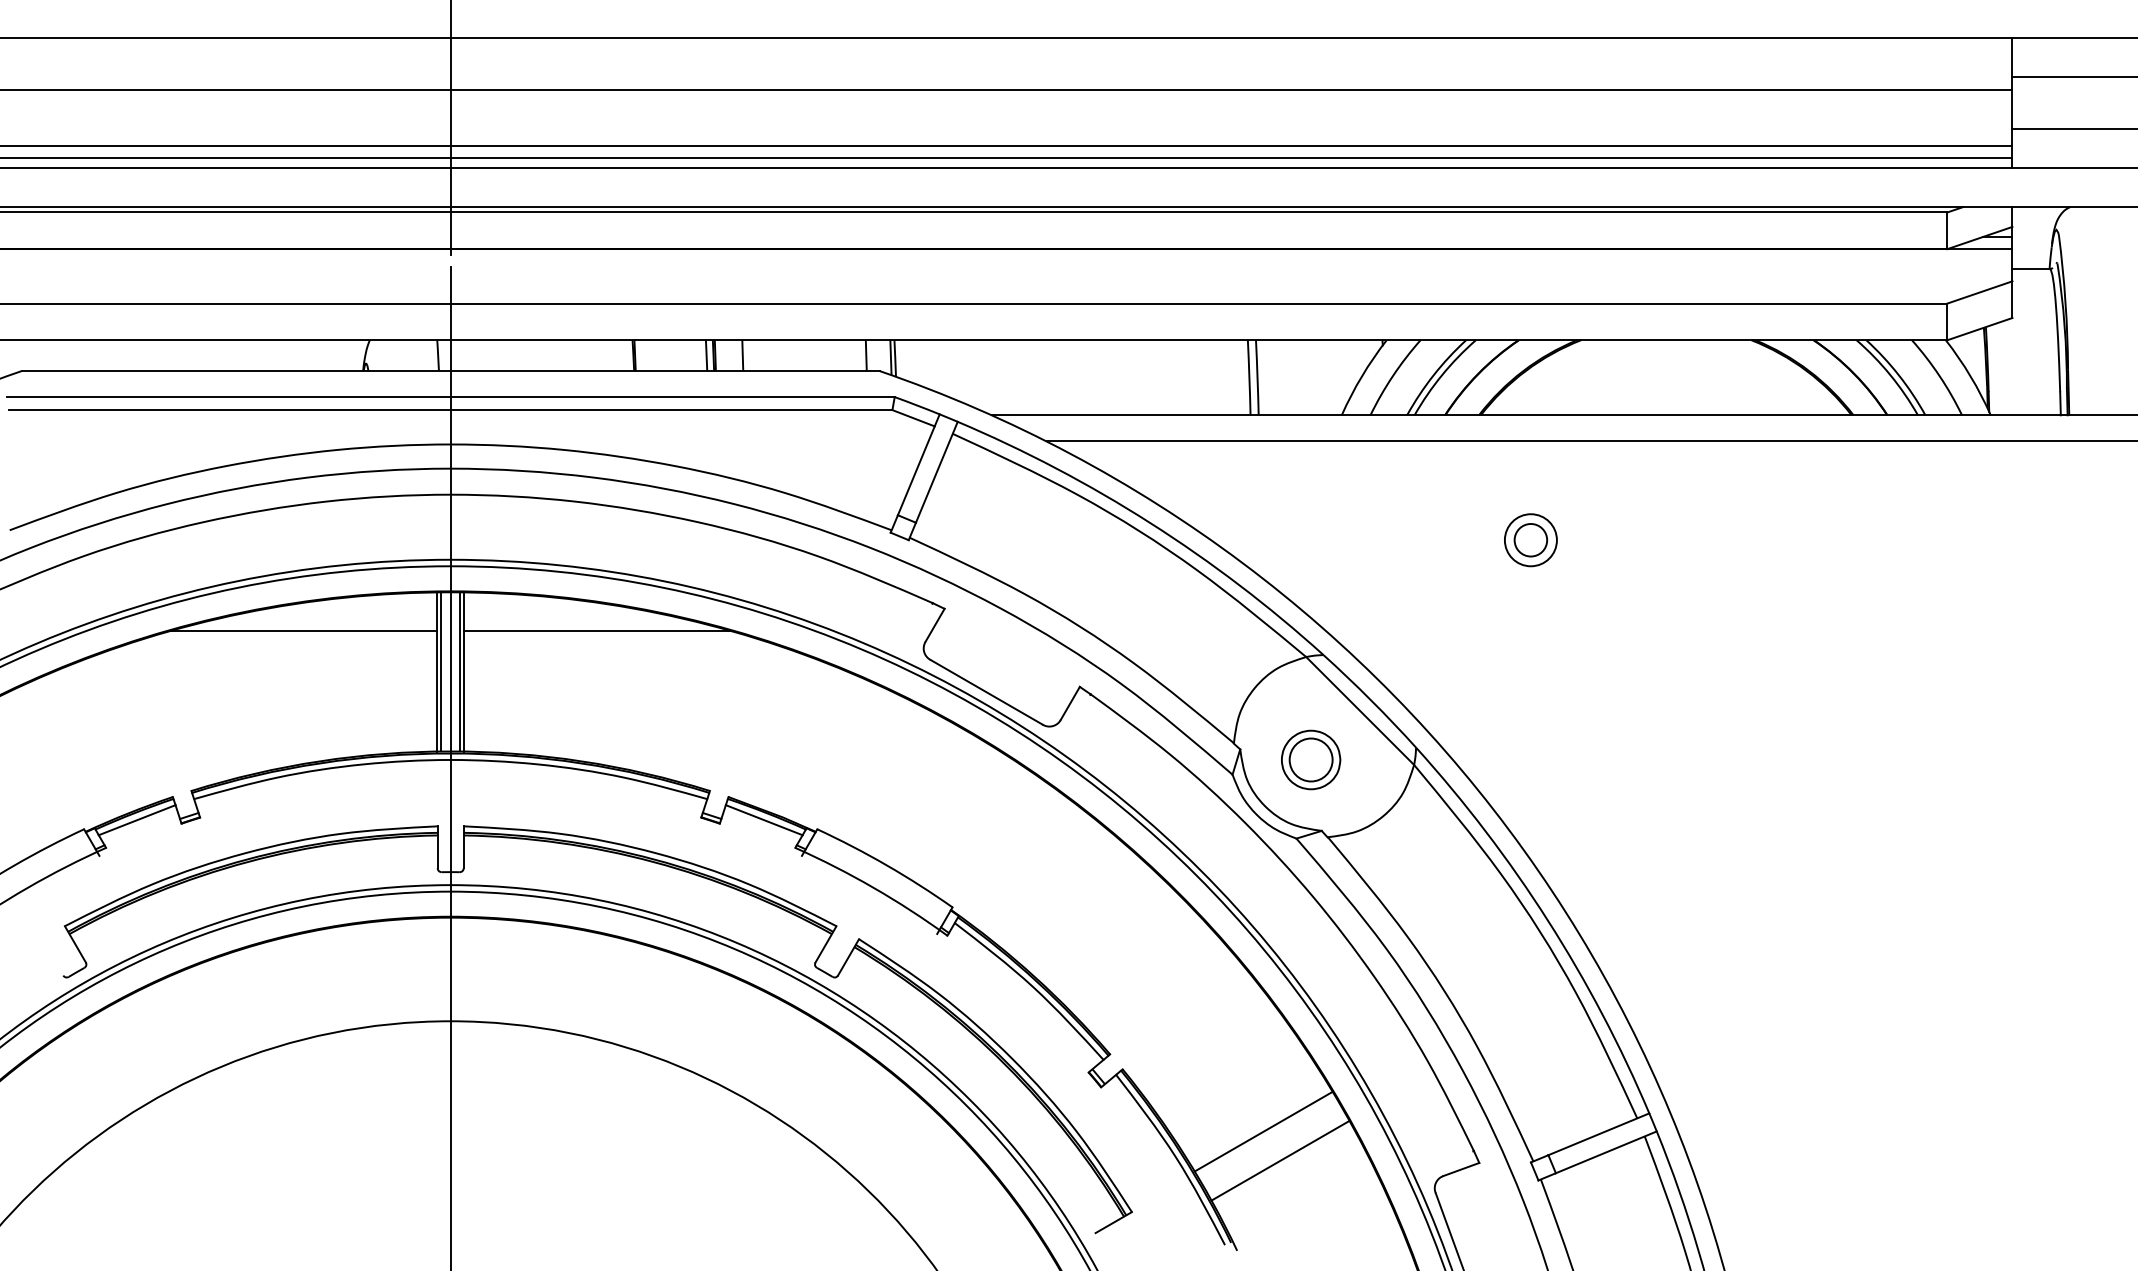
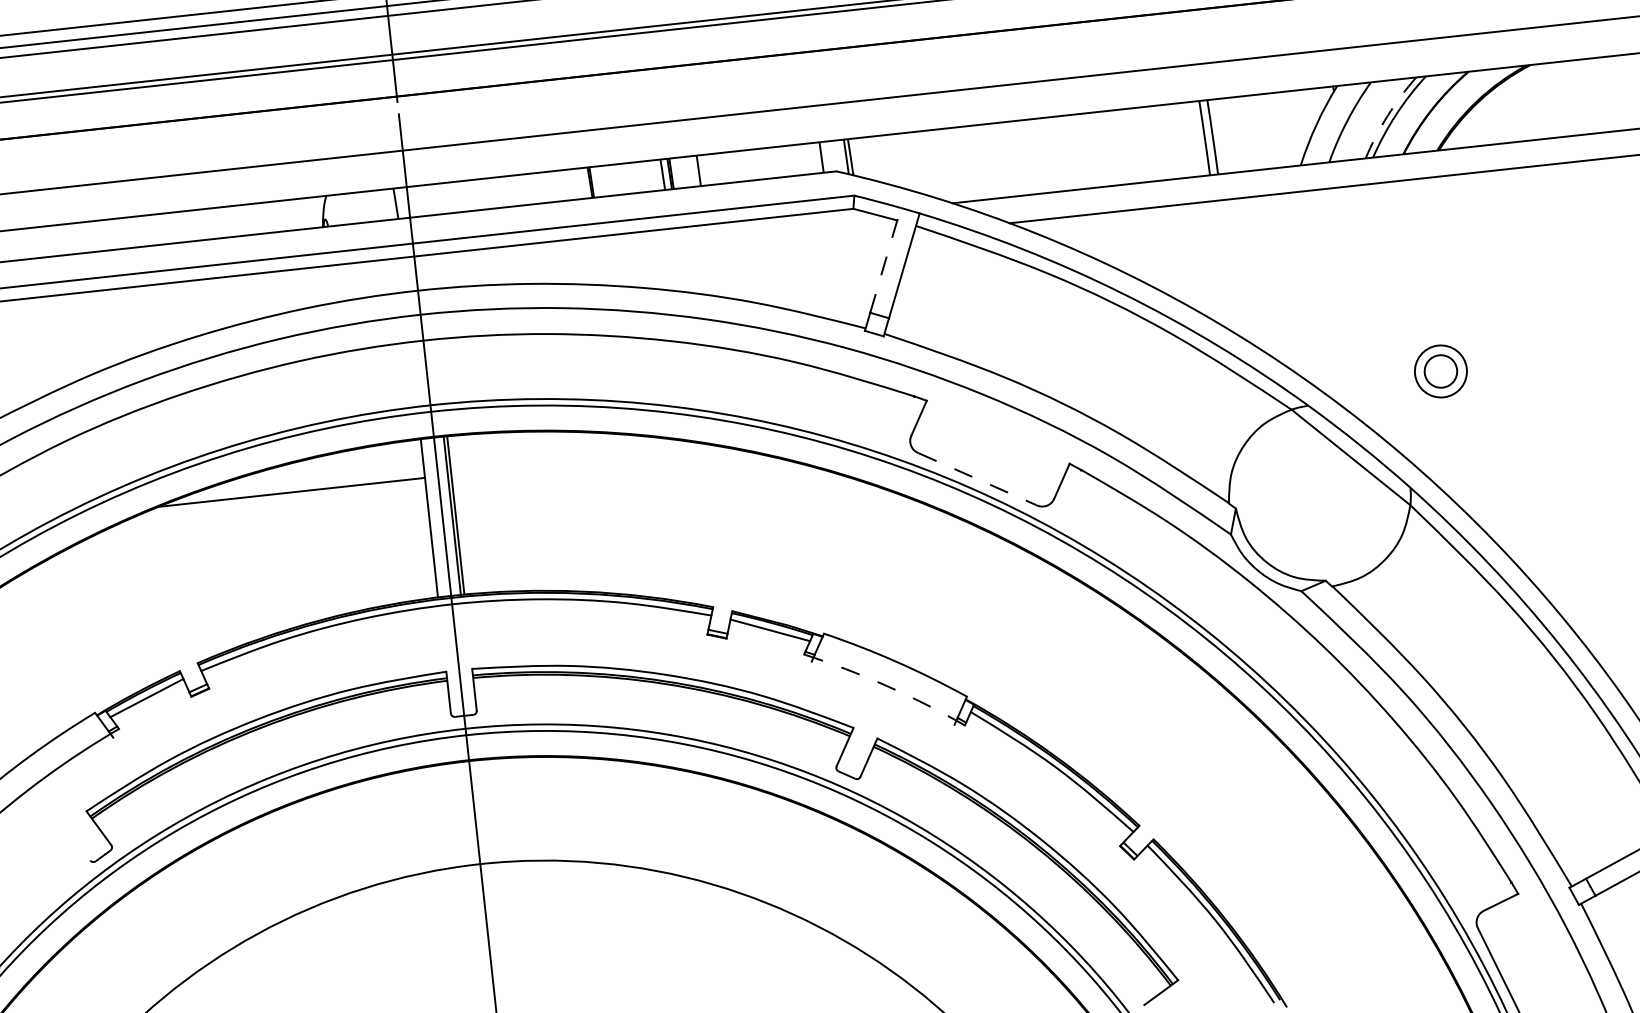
arc: (1433, 375) -> (1387, 115), solid -> dashed
line: (918, 464) -> (885, 260), solid -> dashed
part: (1530, 540) -> (1440, 371), moved
line: (597, 631) -> (584, 460), removed
line: (440, 671) -> (432, 517), removed
line: (987, 692) -> (978, 479), solid -> dashed
part: (1311, 759) -> (1307, 510), removed
arc: (873, 887) -> (886, 685), solid -> dashed
line: (1263, 1131) -> (1300, 885), removed
line: (1280, 1160) -> (1320, 912), removed

